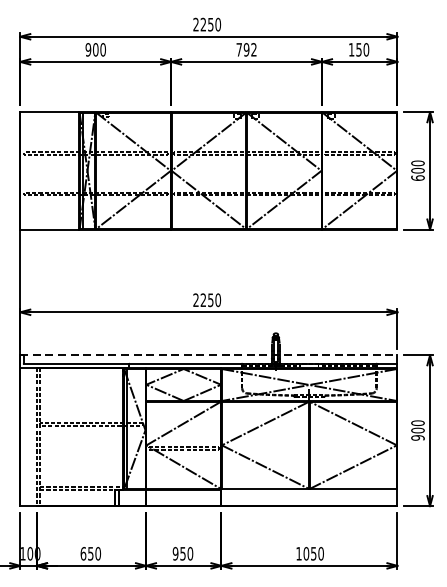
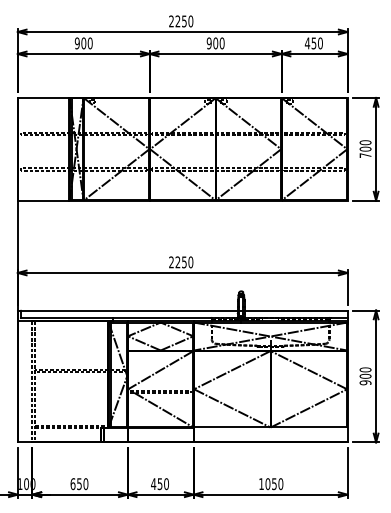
text: (246, 49) -> (215, 43), 792 -> 900
text: (351, 49) -> (307, 43), 150 -> 450
text: (417, 177) -> (365, 155), 600 -> 700
line: (208, 355) -> (182, 310), dashed -> solid
text: (175, 554) -> (153, 484), 950 -> 450

